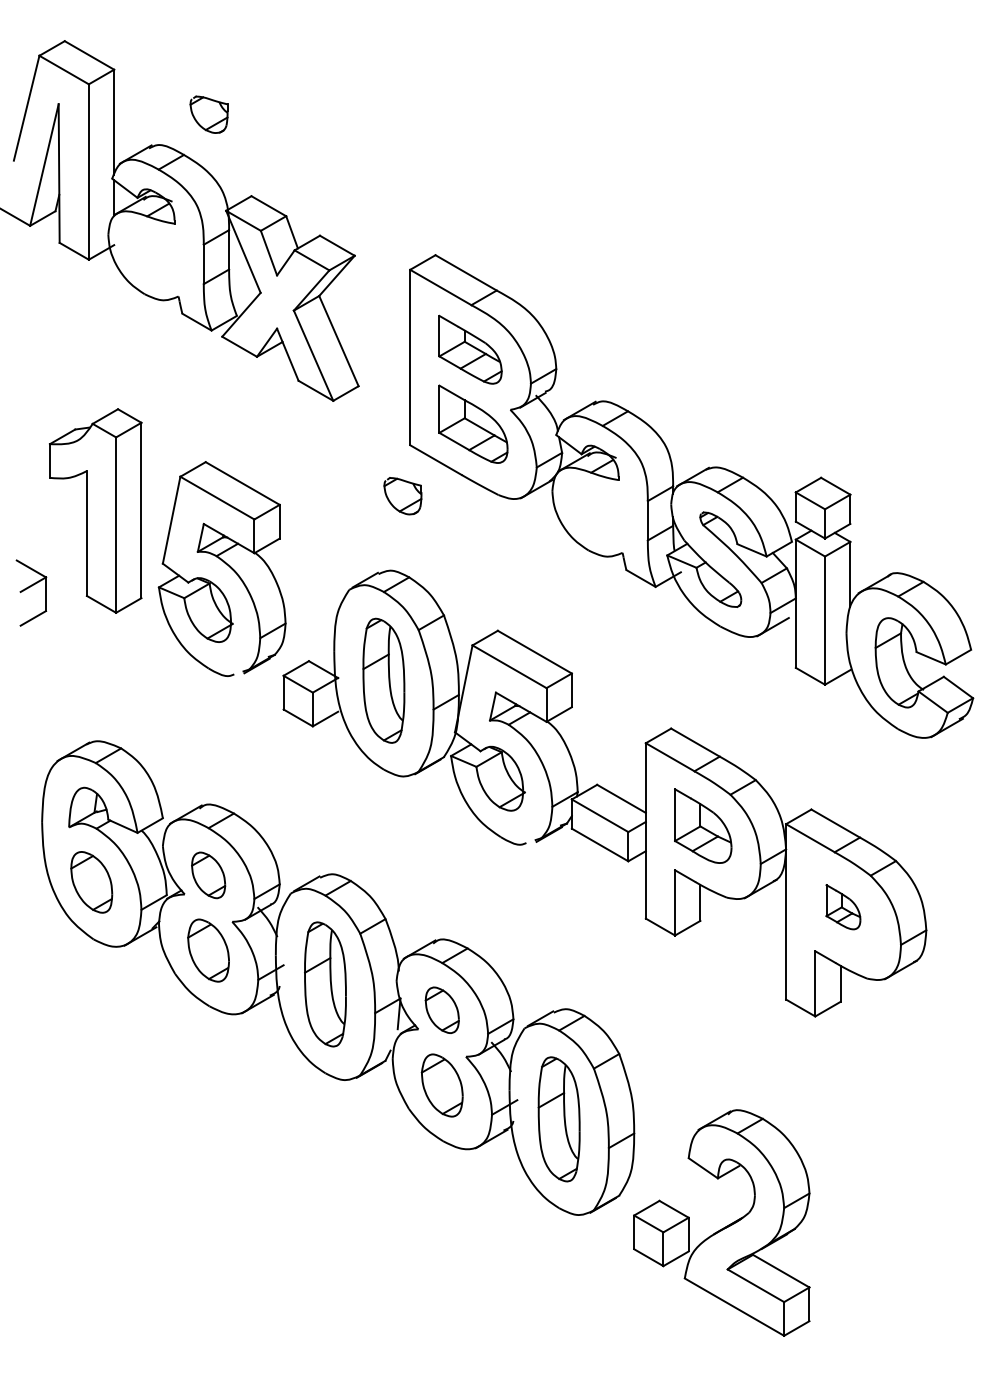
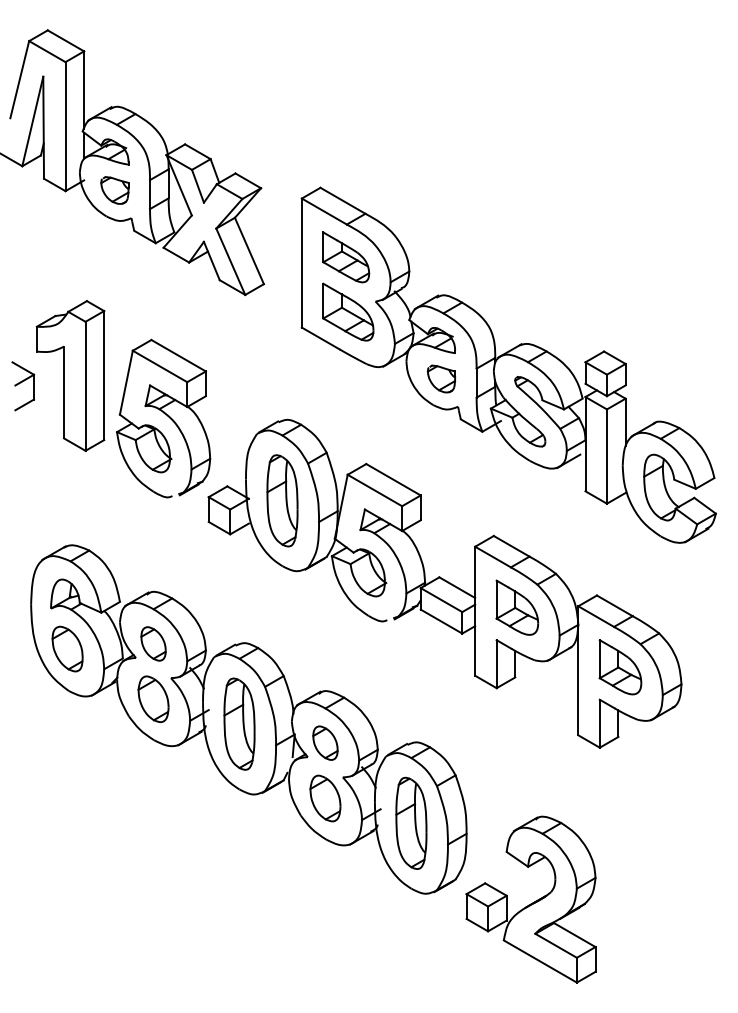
part: (208, 114) -> (114, 190), moved
part: (402, 495) -> (441, 378), moved
part: (31, 593) -> (23, 386), moved
part: (843, 907) -> (620, 667), size x1.67

